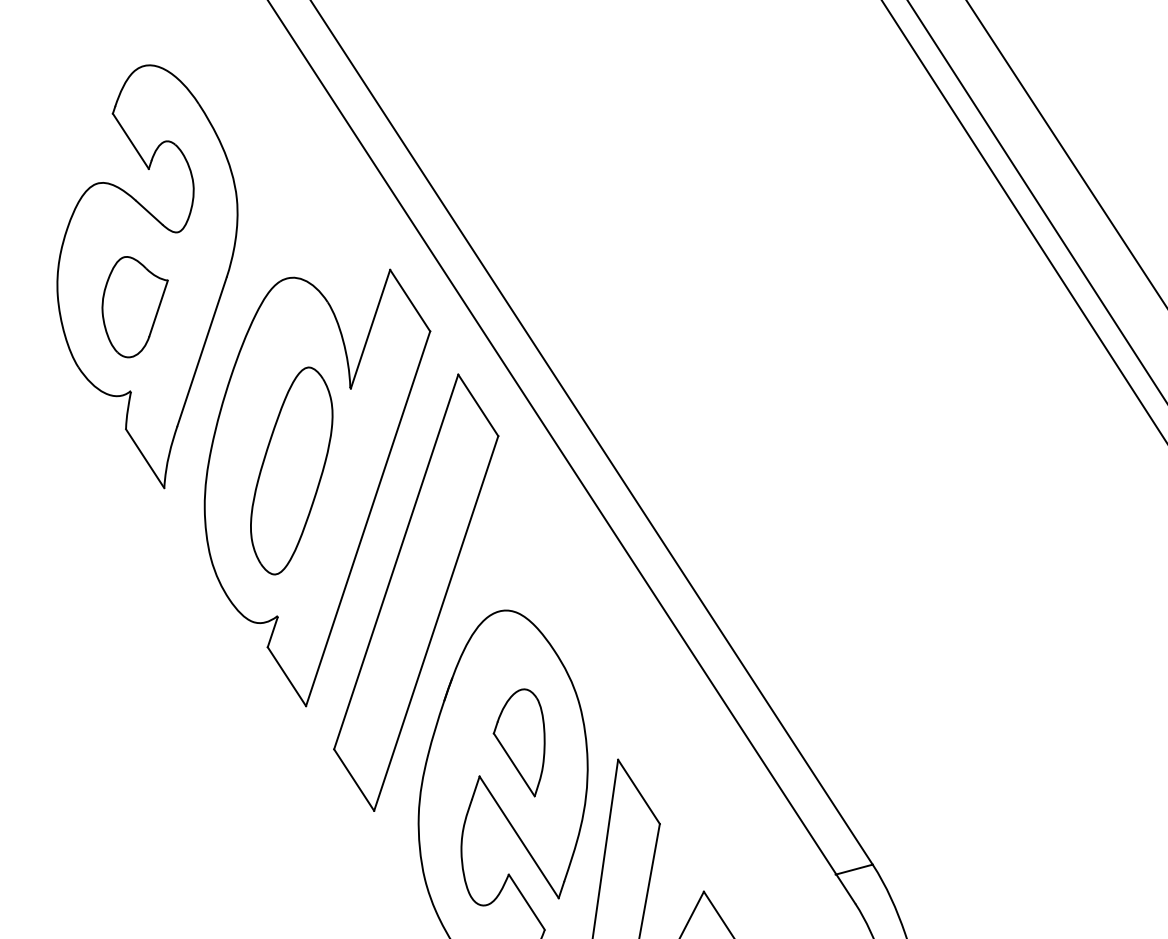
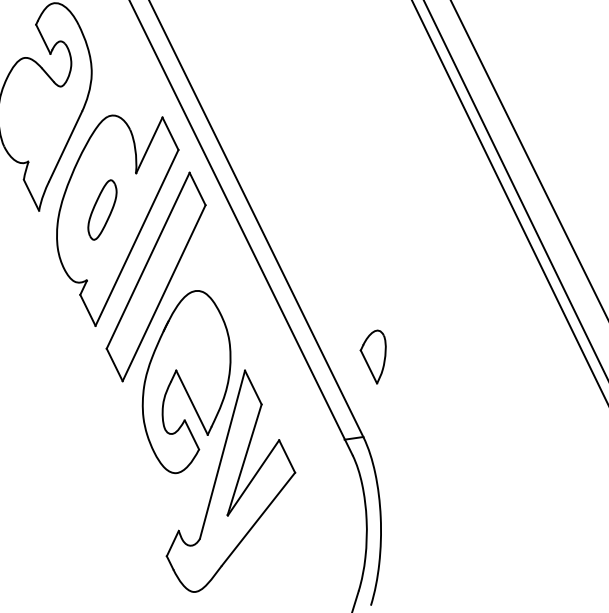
part: (136, 304) -> (36, 119), removed
part: (291, 469) -> (102, 209), size x0.6
part: (518, 742) -> (372, 356), moved

